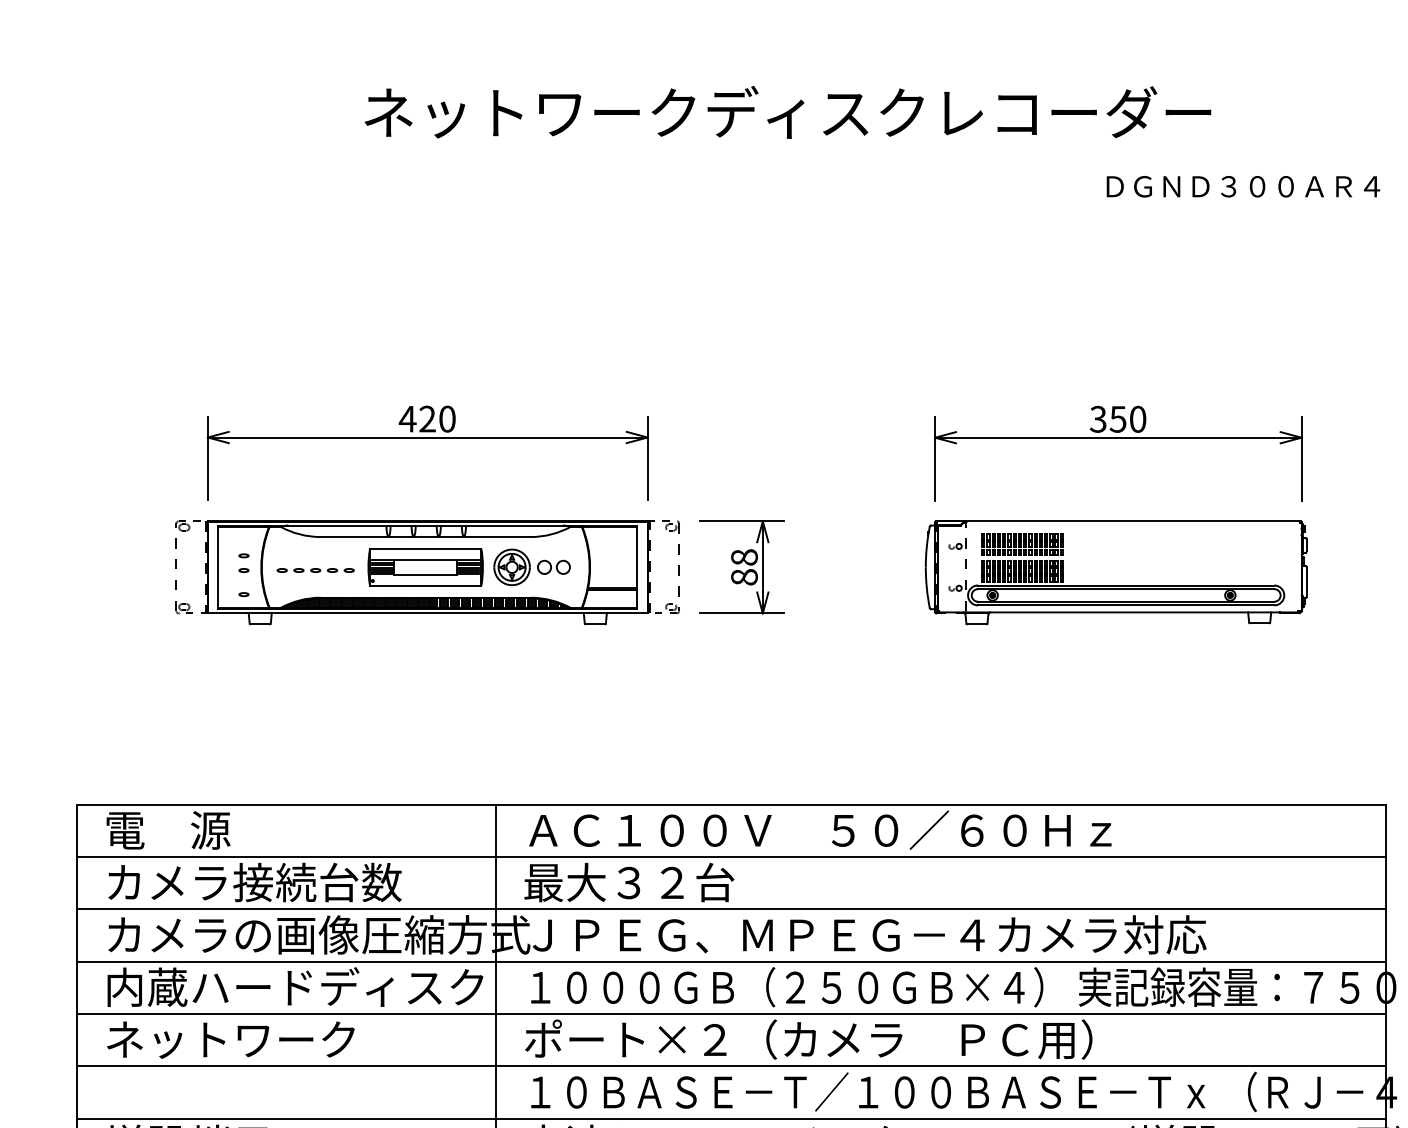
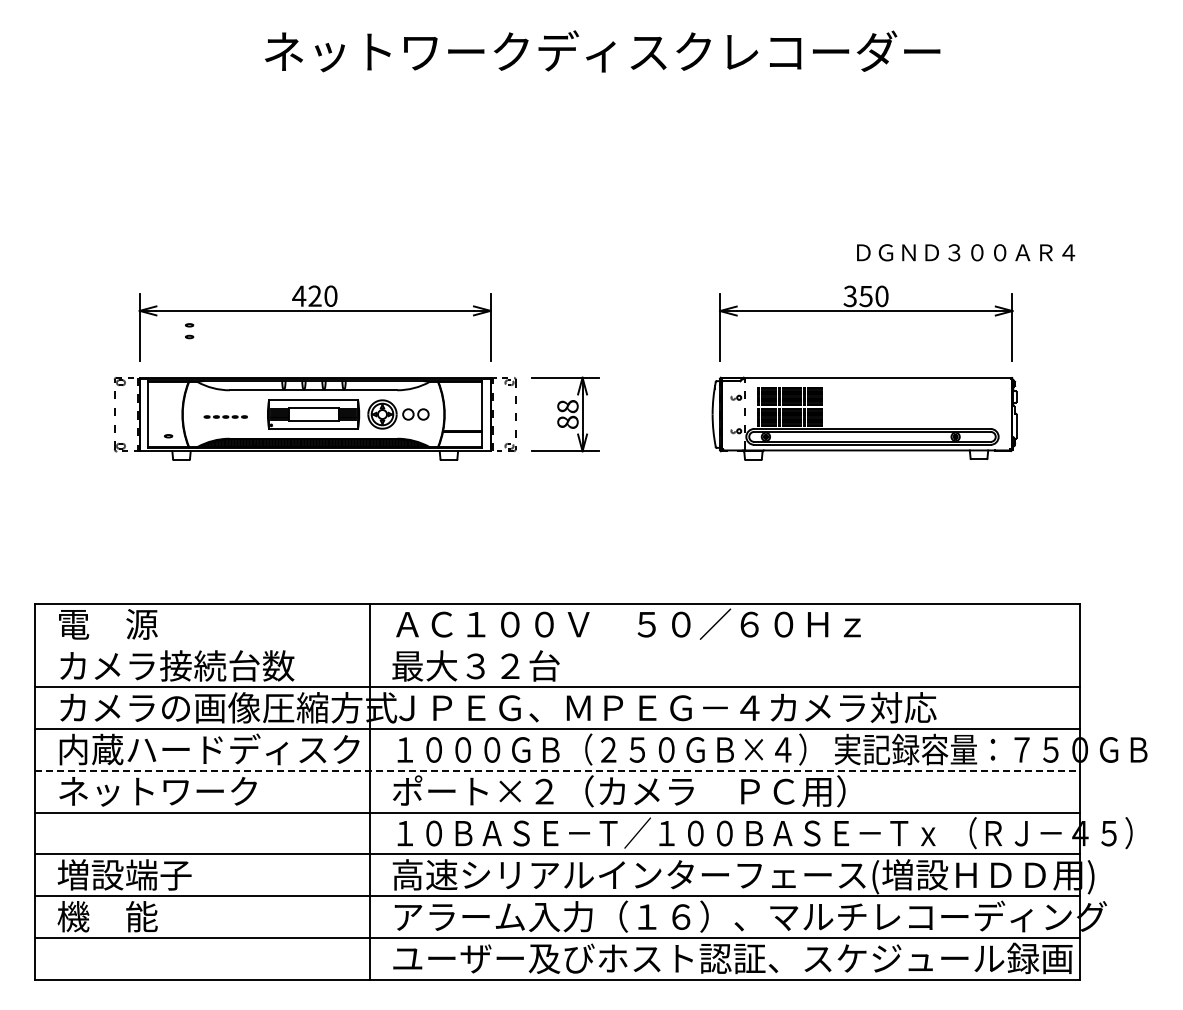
text: (1243, 186) -> (966, 252), moved
part: (243, 563) -> (189, 331), moved
part: (315, 569) -> (225, 416), size x0.7
line: (731, 856) -> (557, 645), removed
line: (732, 1013) -> (558, 770), solid -> dashed

